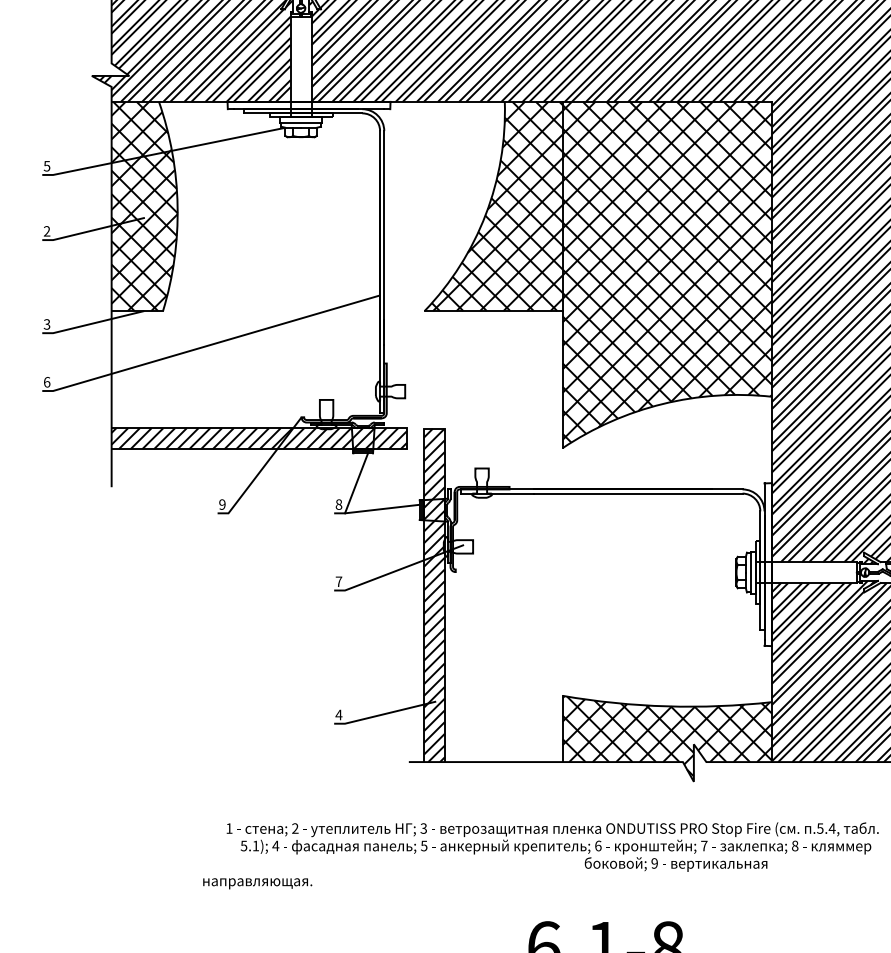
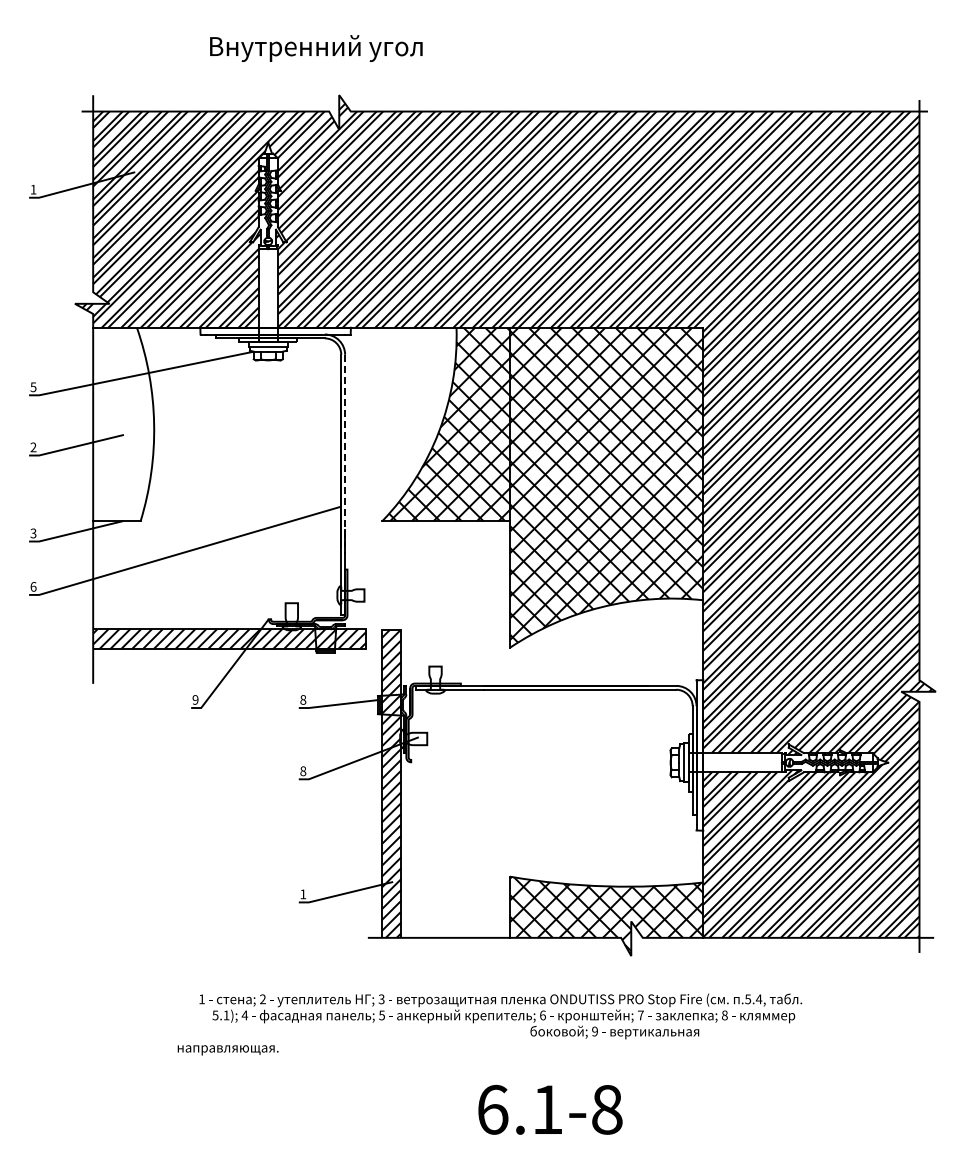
hatch: (144, 206) -> (123, 424), removed
line: (384, 235) -> (345, 451), solid -> dashed
line: (356, 483) -> (319, 680), removed
text: (339, 582) -> (303, 771), 7 -> 8
text: (339, 715) -> (303, 894), 4 -> 1

